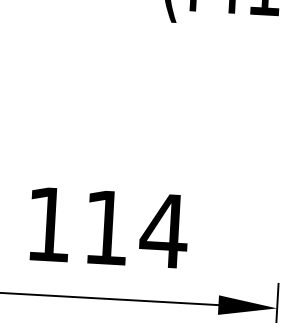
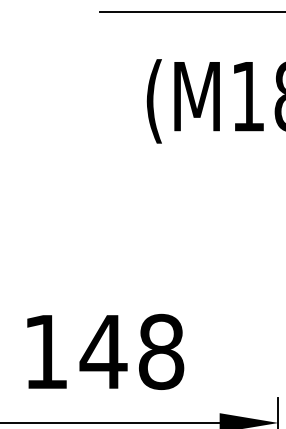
text: (135, 228) -> (132, 351), 114 -> 148

